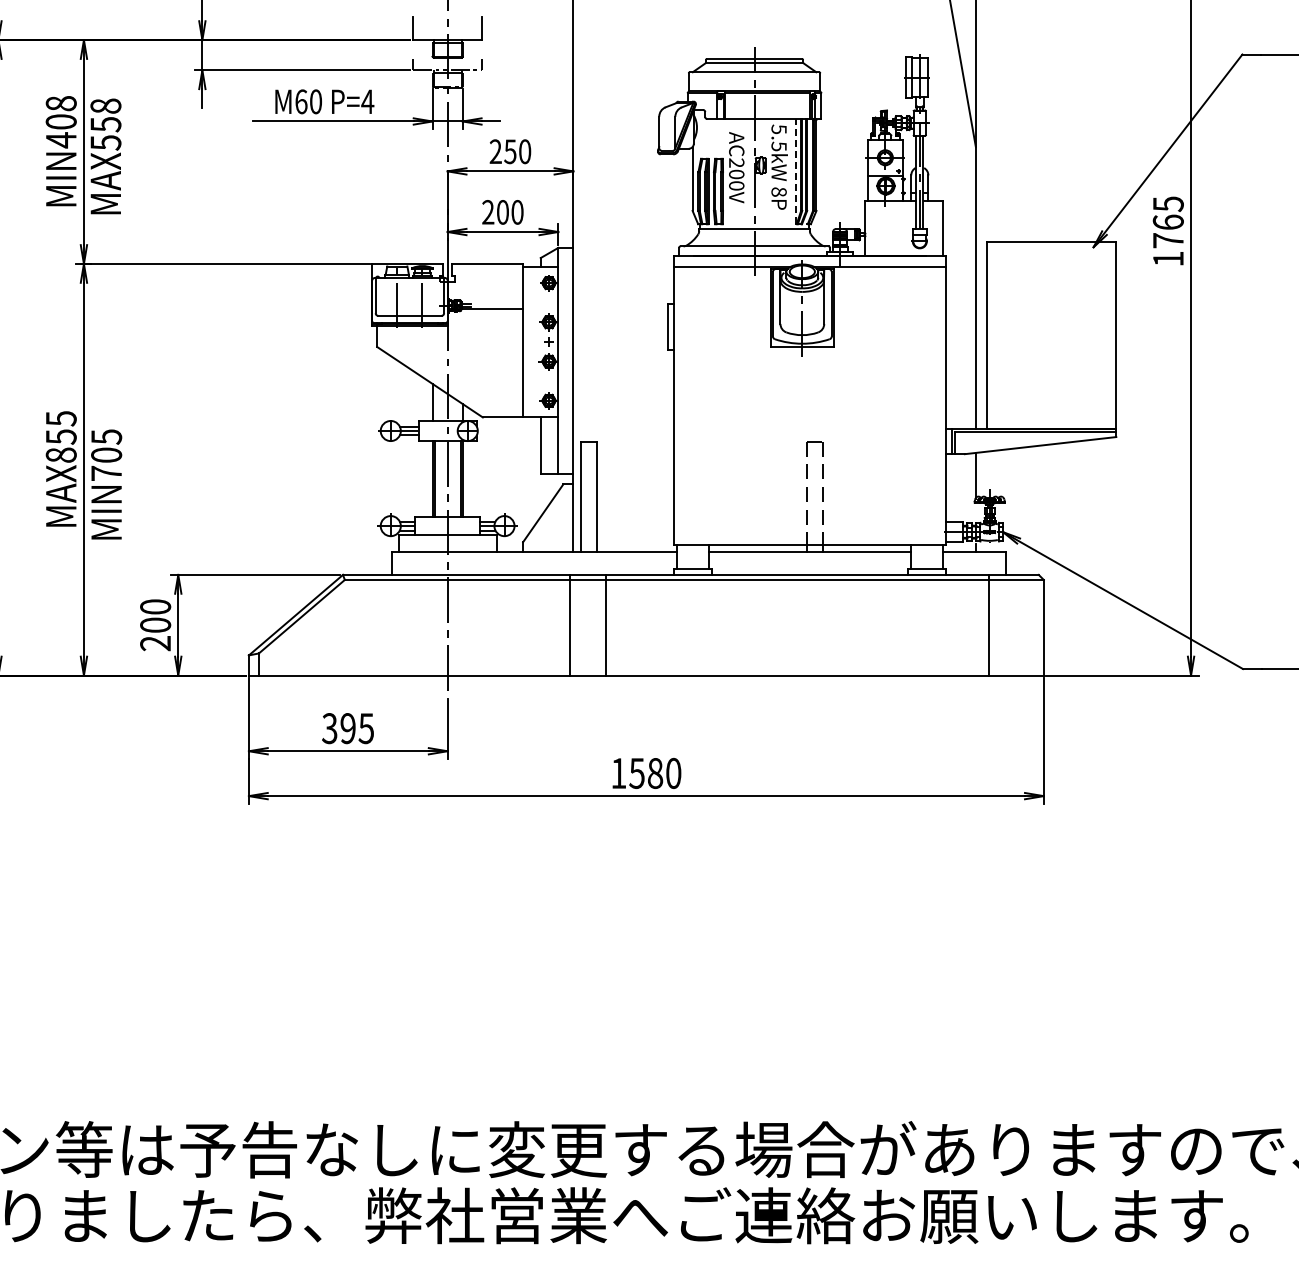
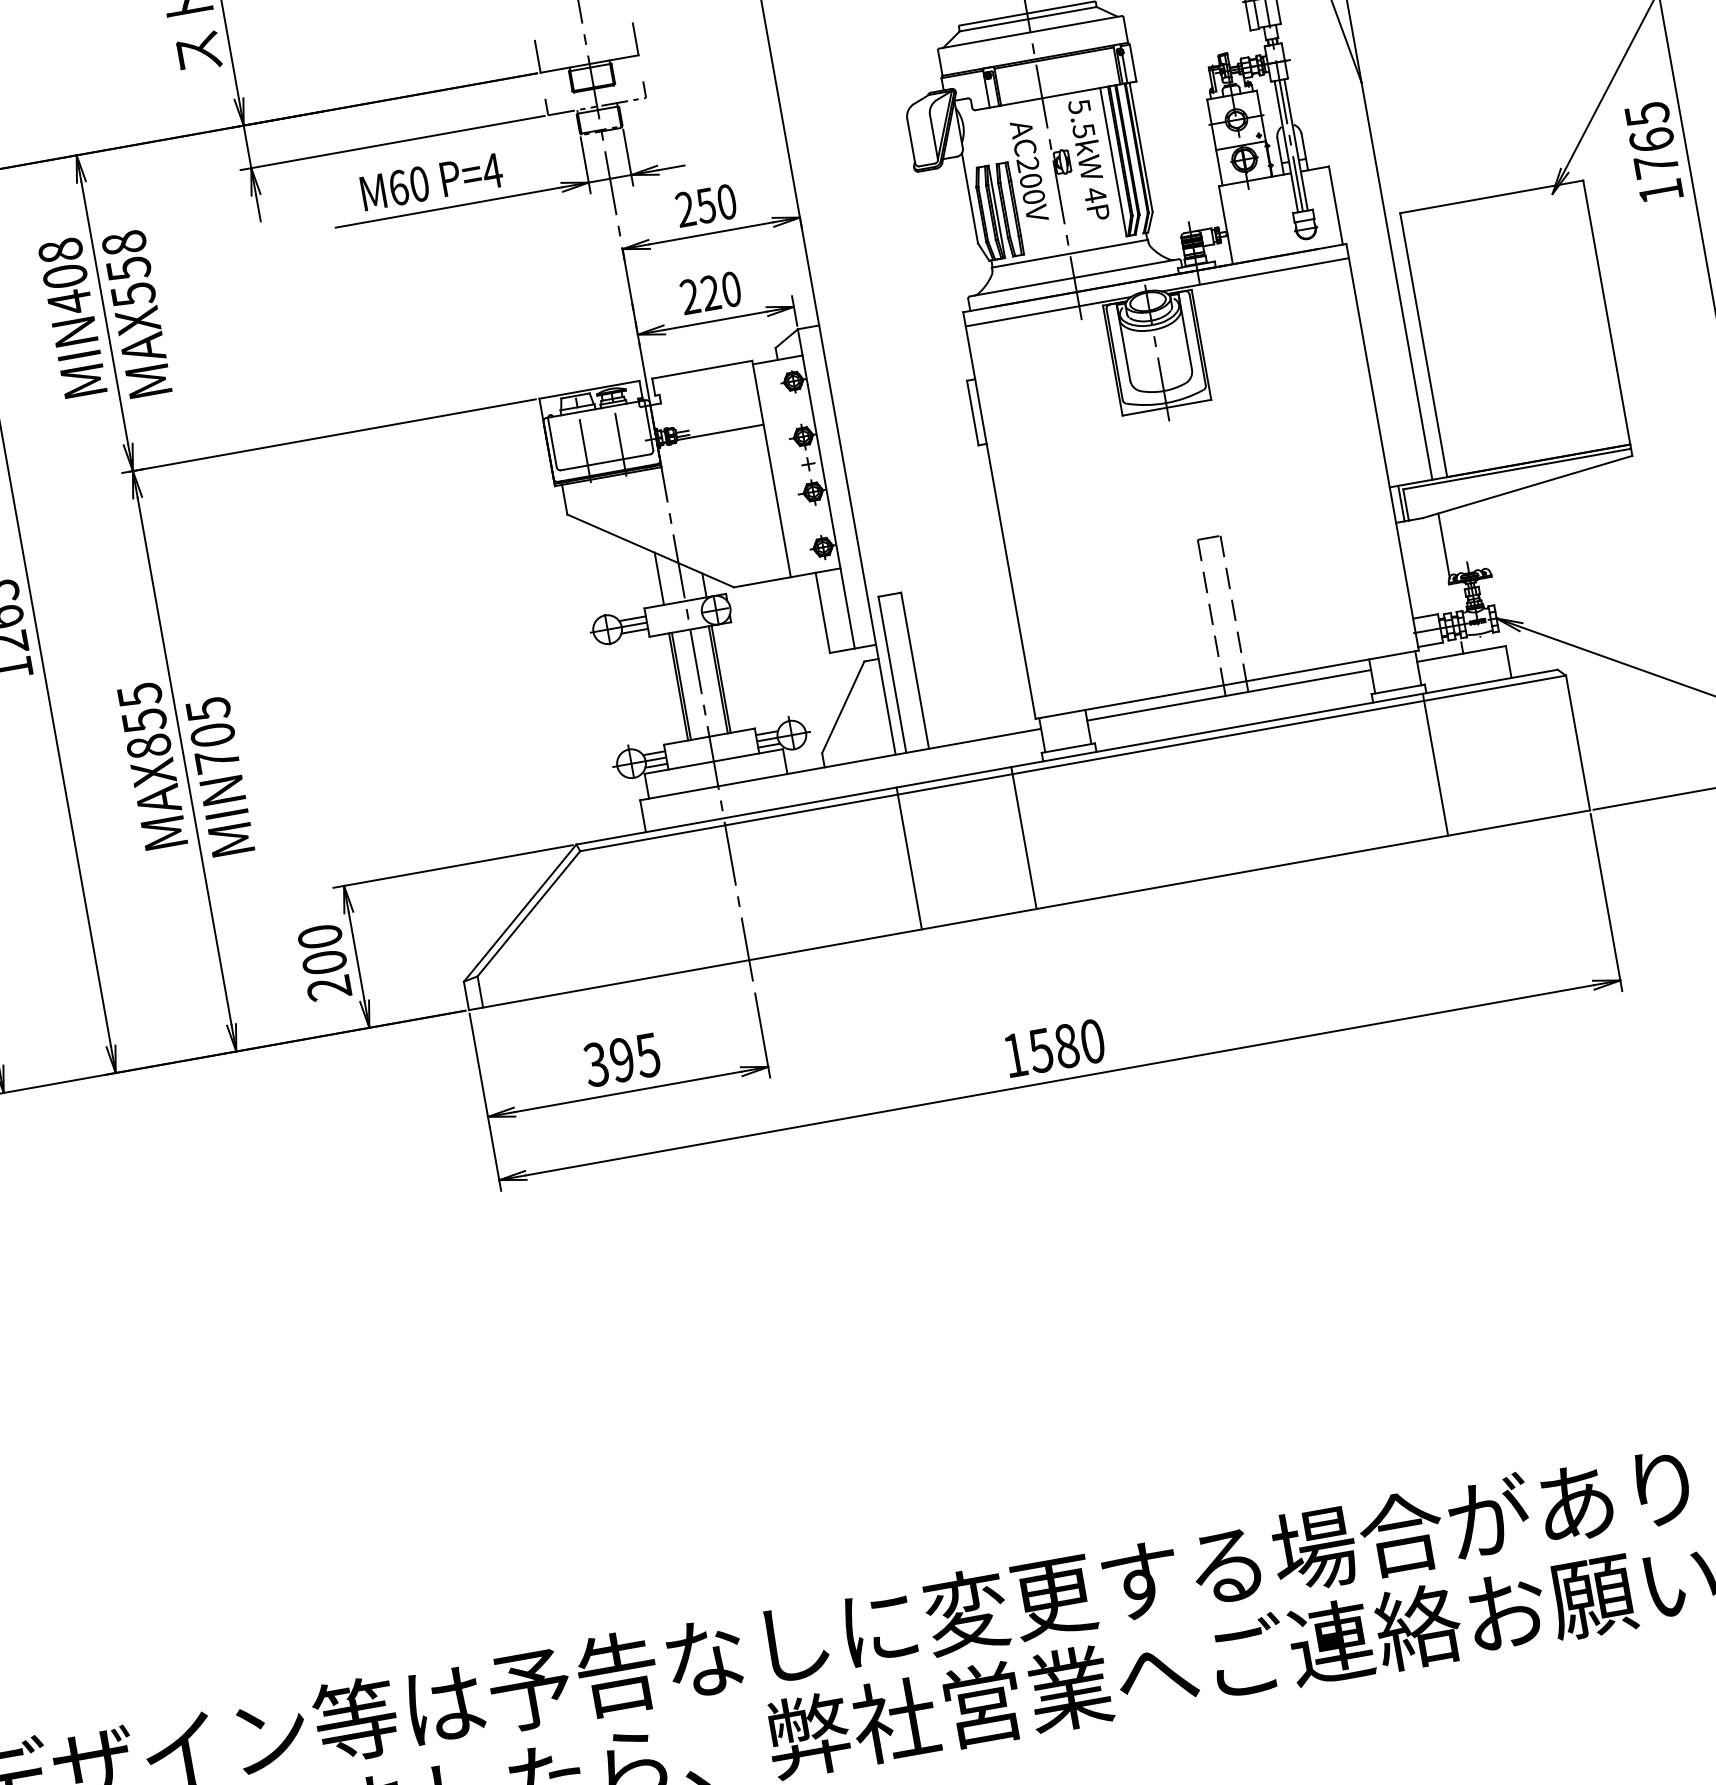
line: (795, 171) -> (1113, 161), dashed -> solid
text: (778, 191) -> (1094, 194), 8P -> 4P
text: (502, 212) -> (710, 293), 200 -> 220
line: (606, 624) -> (1023, 836), moved
line: (989, 624) -> (1435, 763), moved

